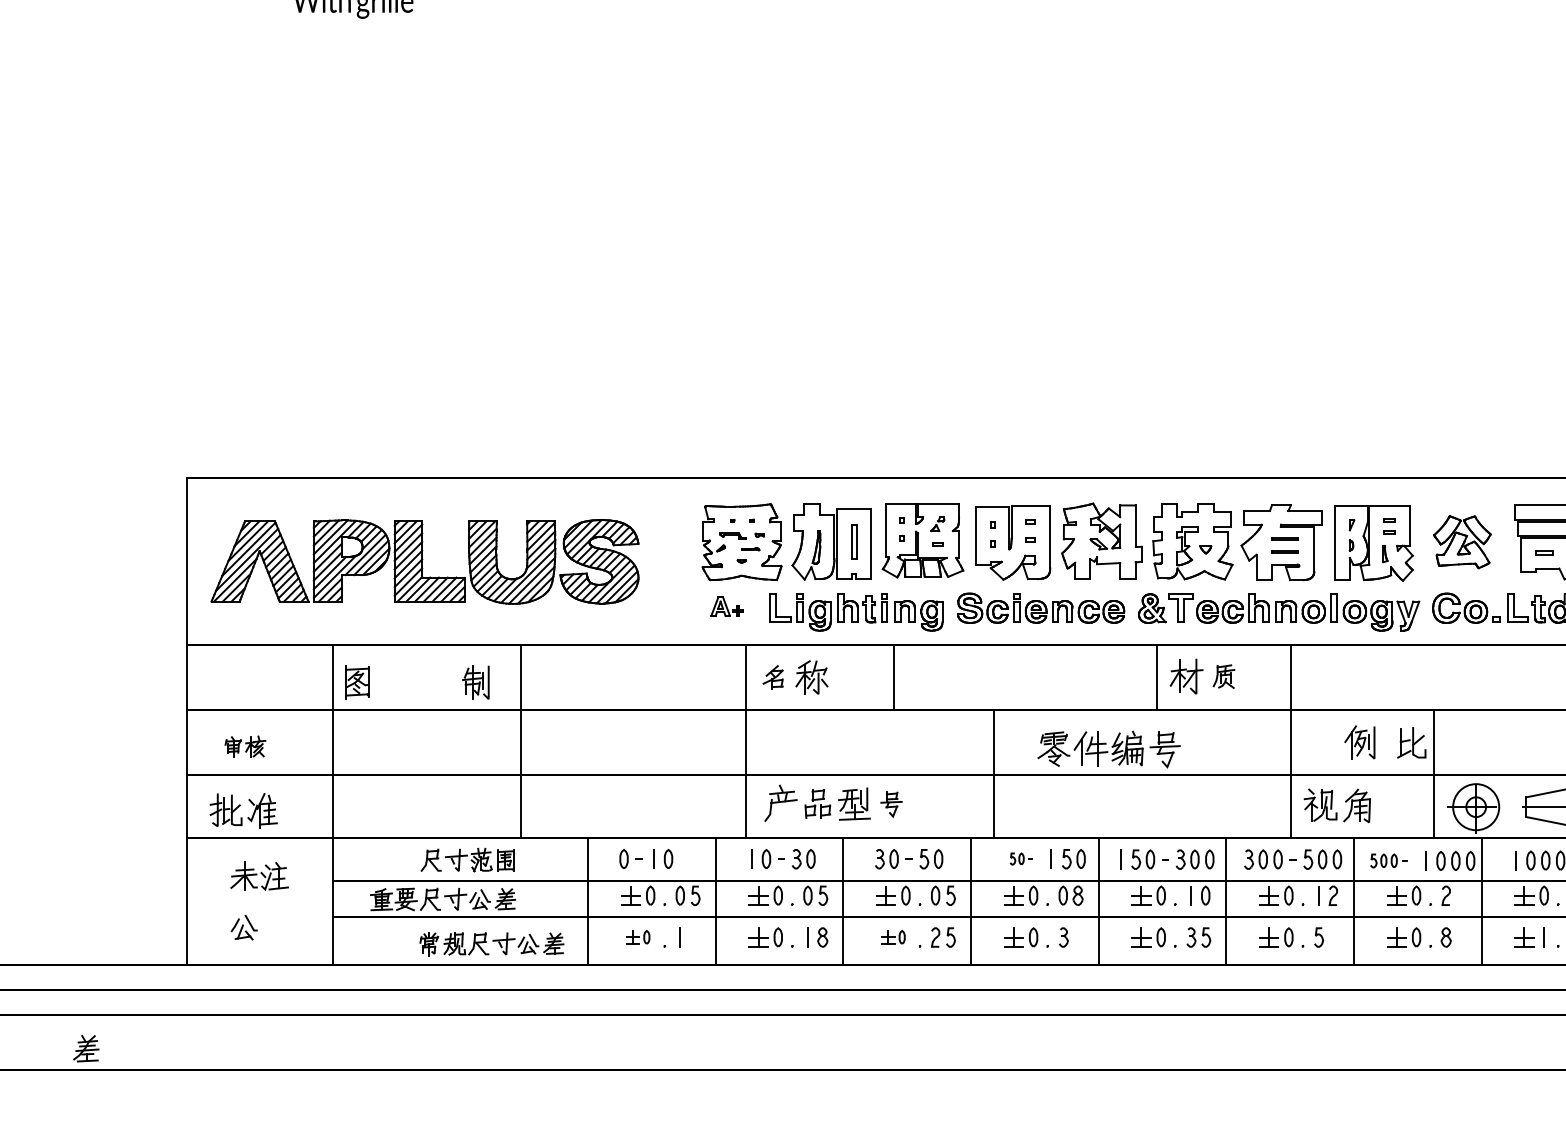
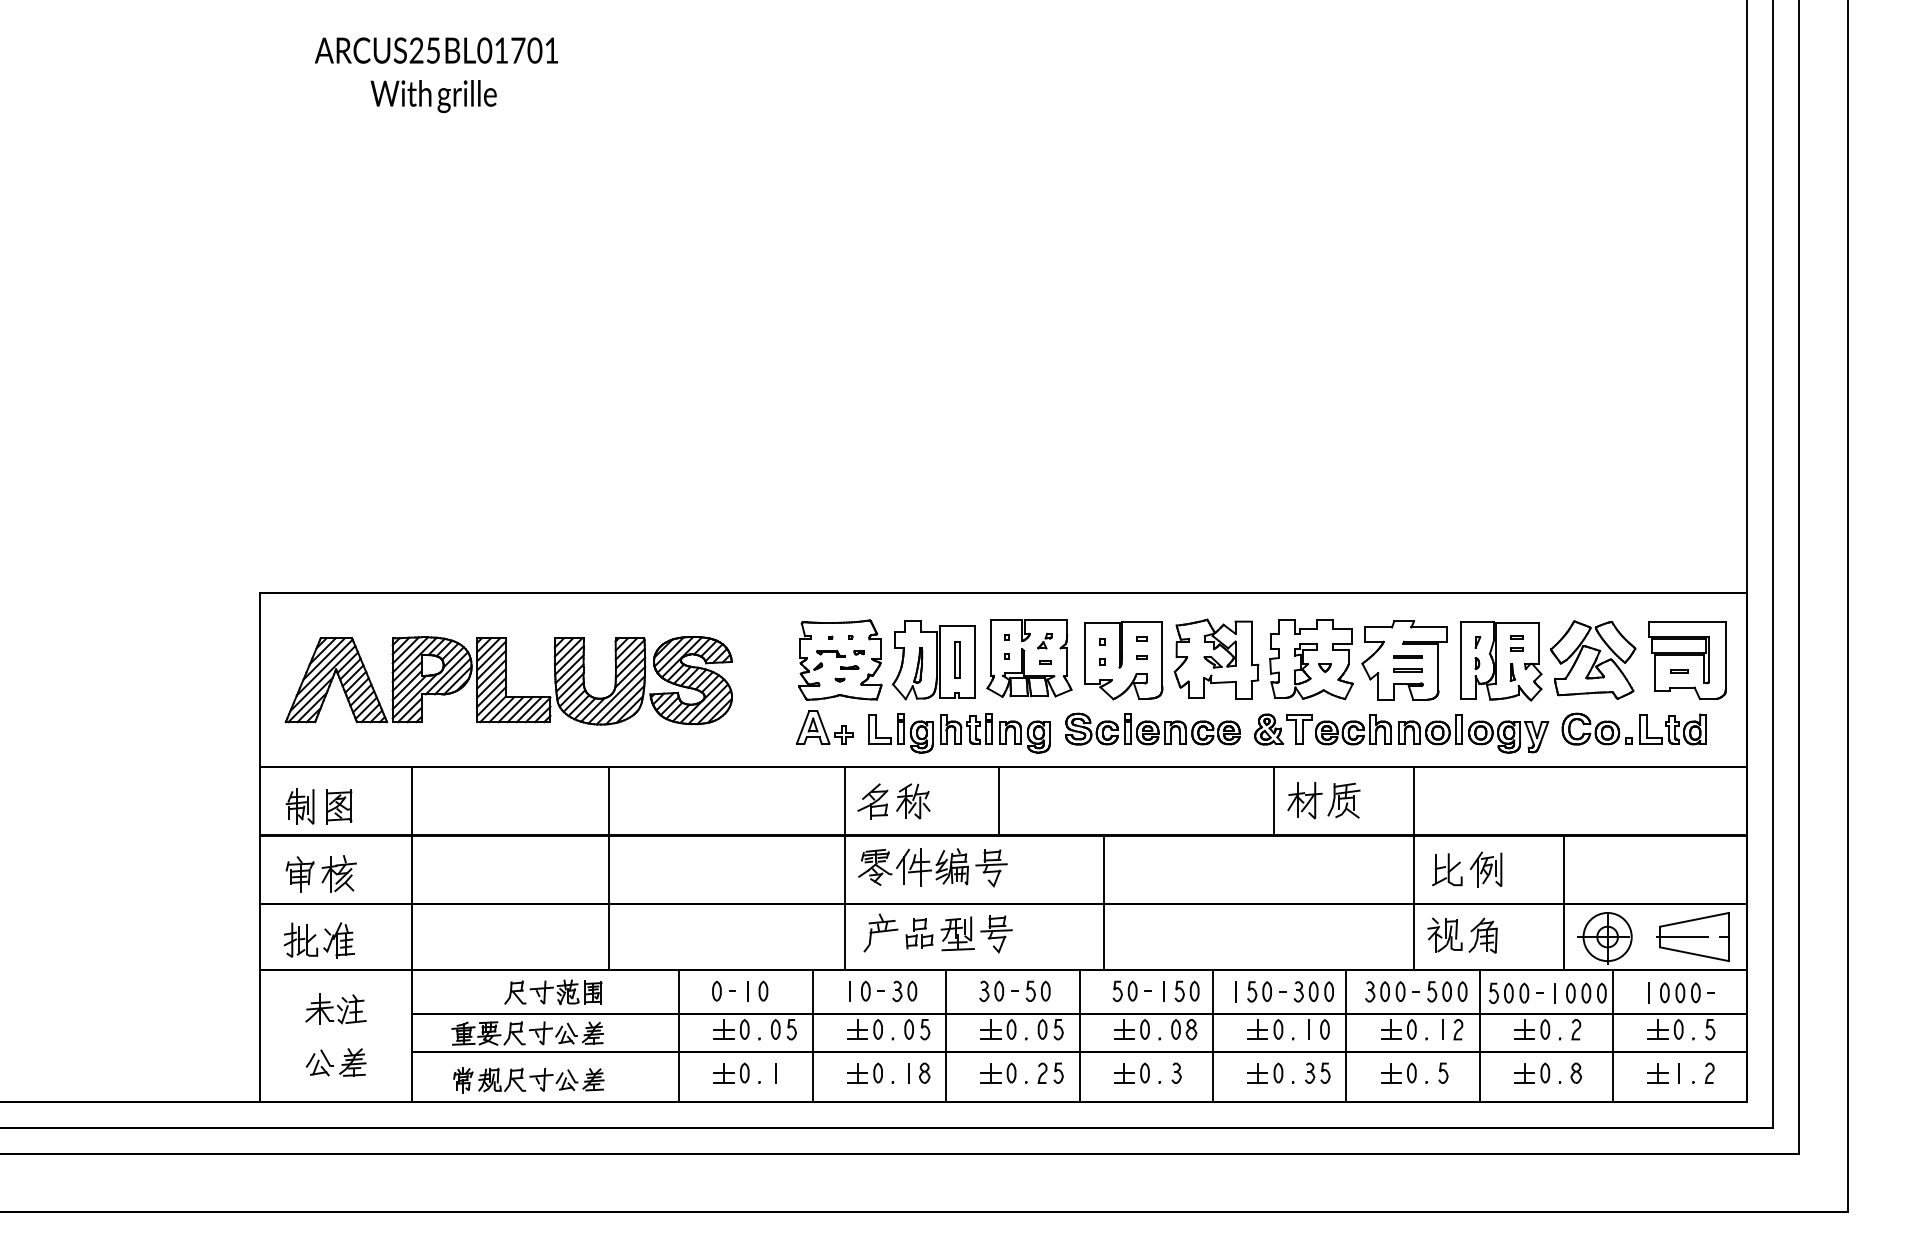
part: (1462, 541) -> (1593, 659), size x1.43
part: (726, 606) -> (824, 727), size x1.67
part: (1223, 676) -> (1343, 800), size x1.43
part: (772, 677) -> (872, 801), size x1.43
part: (357, 682) -> (339, 806), moved
part: (475, 682) -> (299, 806), moved
part: (1411, 742) -> (1447, 869), moved
part: (244, 746) -> (320, 873), size x1.67
part: (1108, 749) -> (932, 867), moved
part: (891, 804) -> (996, 934), size x1.43
part: (1020, 858) -> (1131, 990), size x1.67
part: (1388, 860) -> (1516, 992), size x1.43
part: (637, 936) -> (731, 1072), size x1.43
part: (893, 936) -> (998, 1072), size x1.43
part: (491, 944) -> (528, 1080), moved
part: (85, 1048) -> (352, 1062), moved

